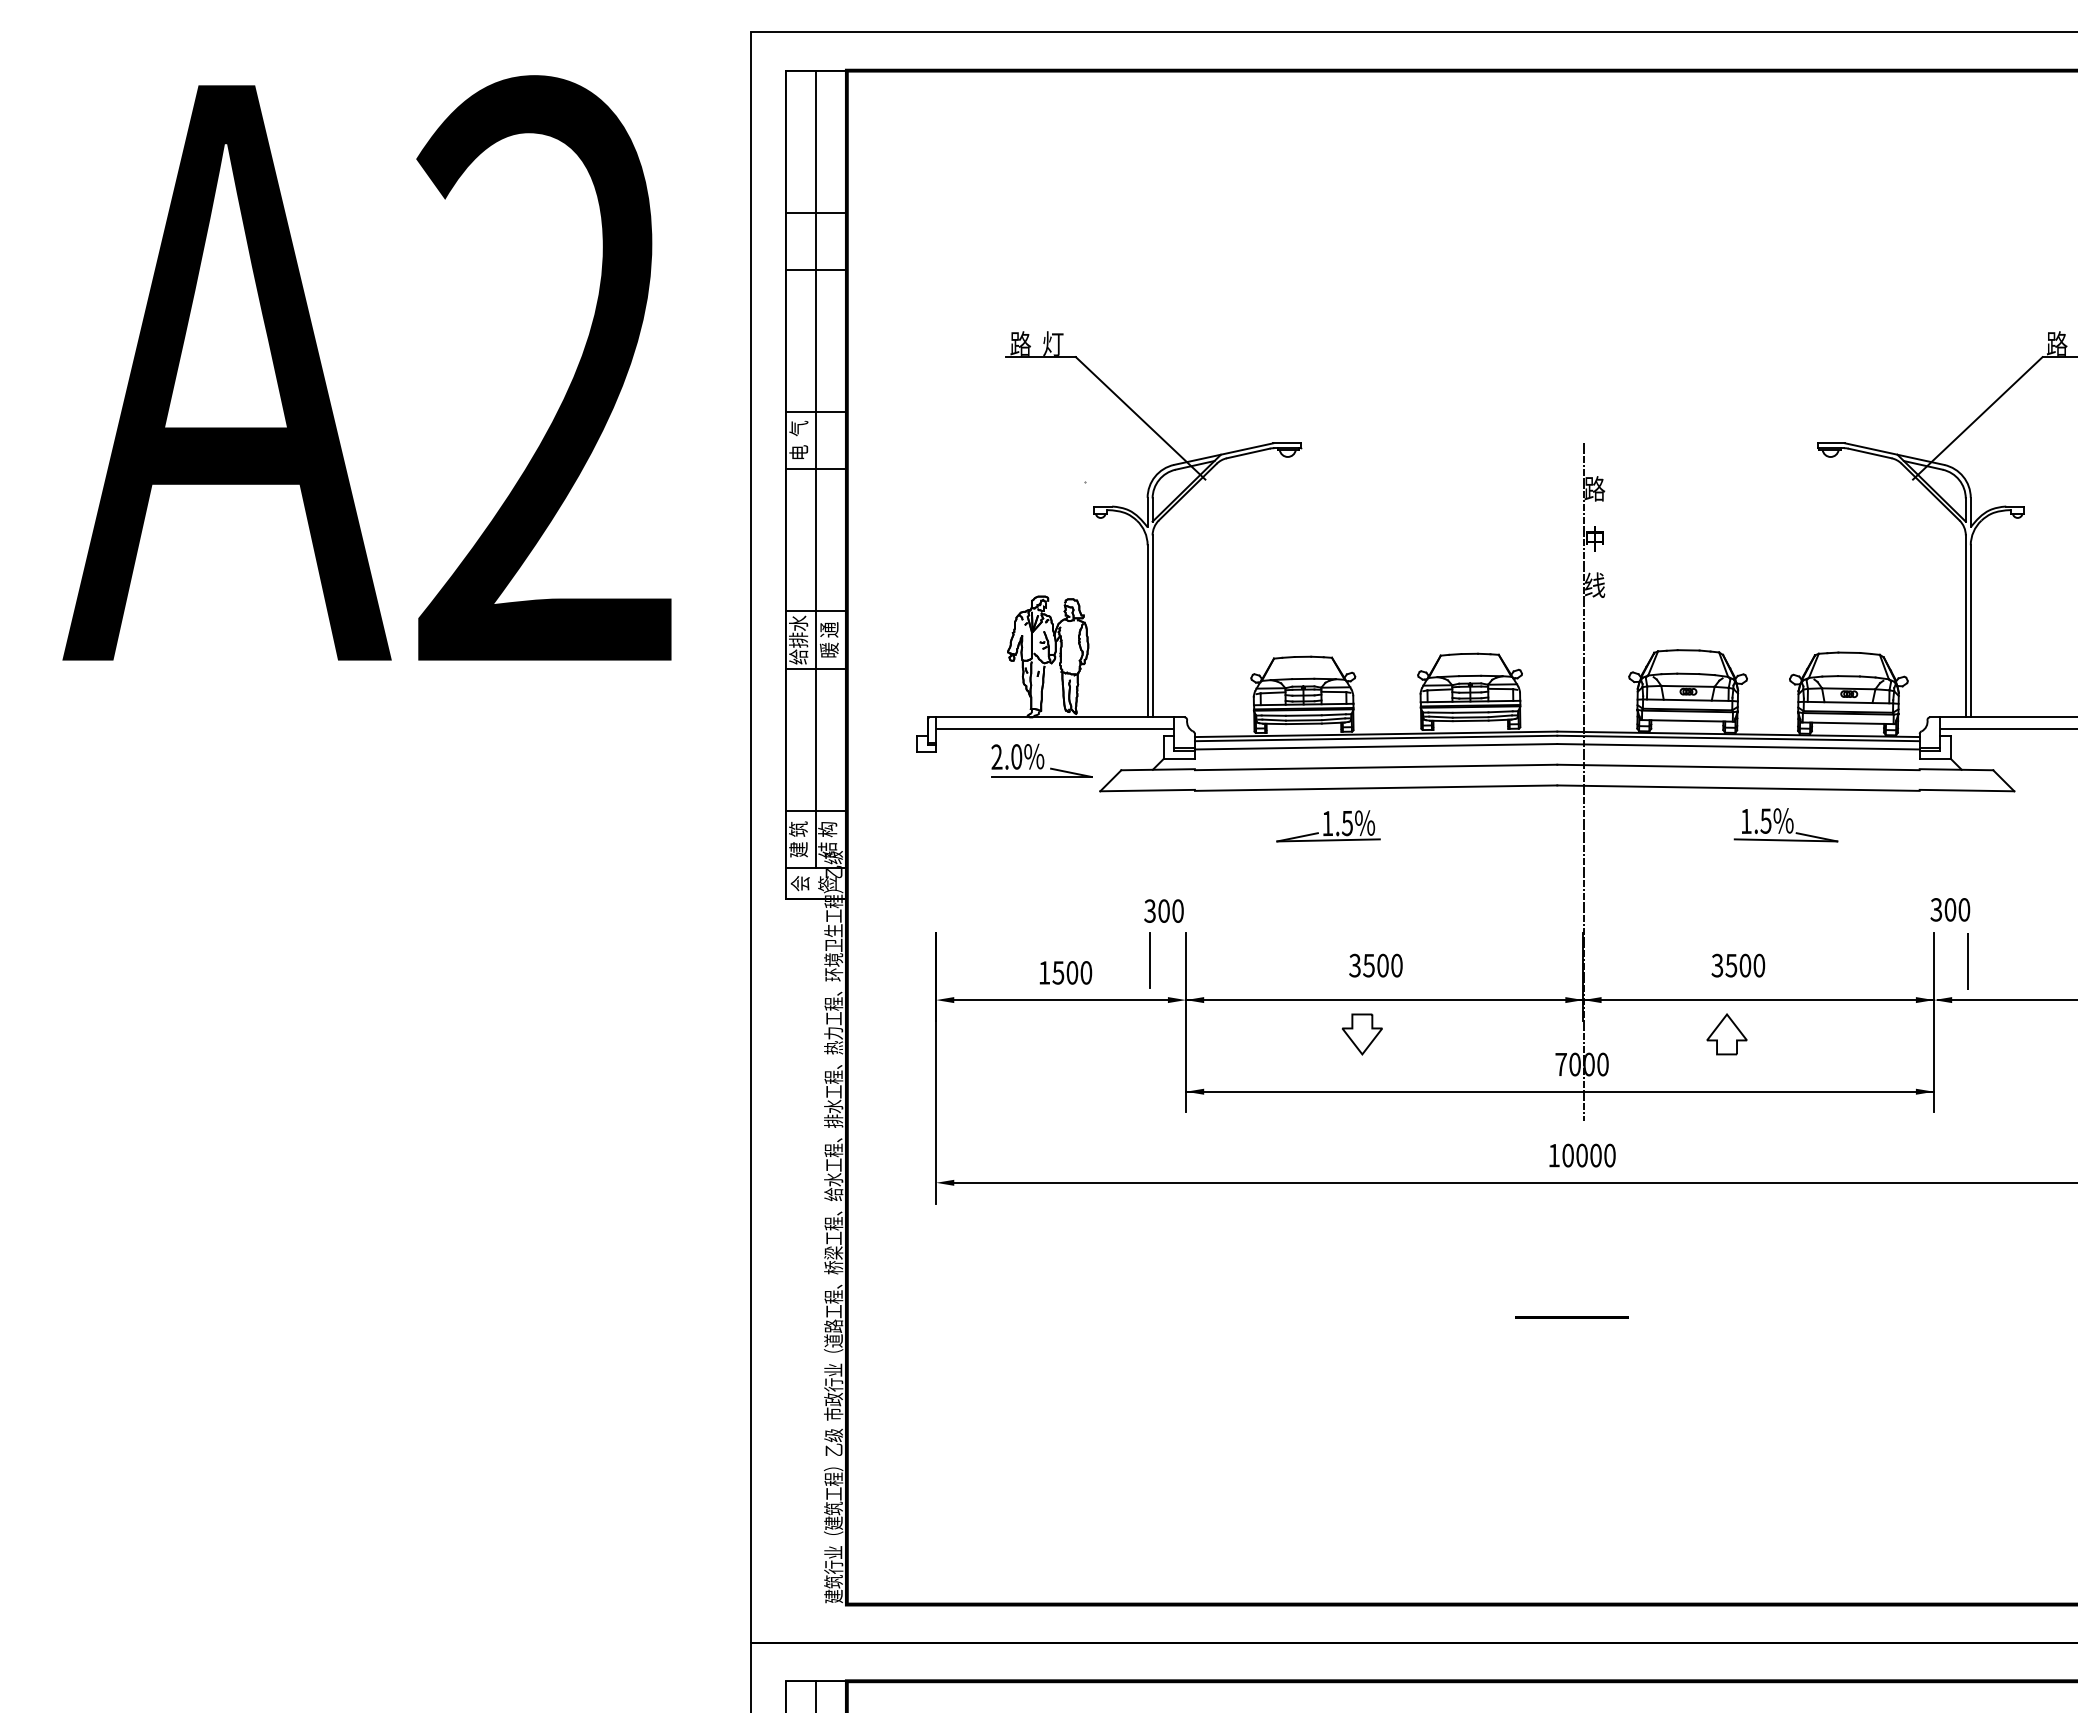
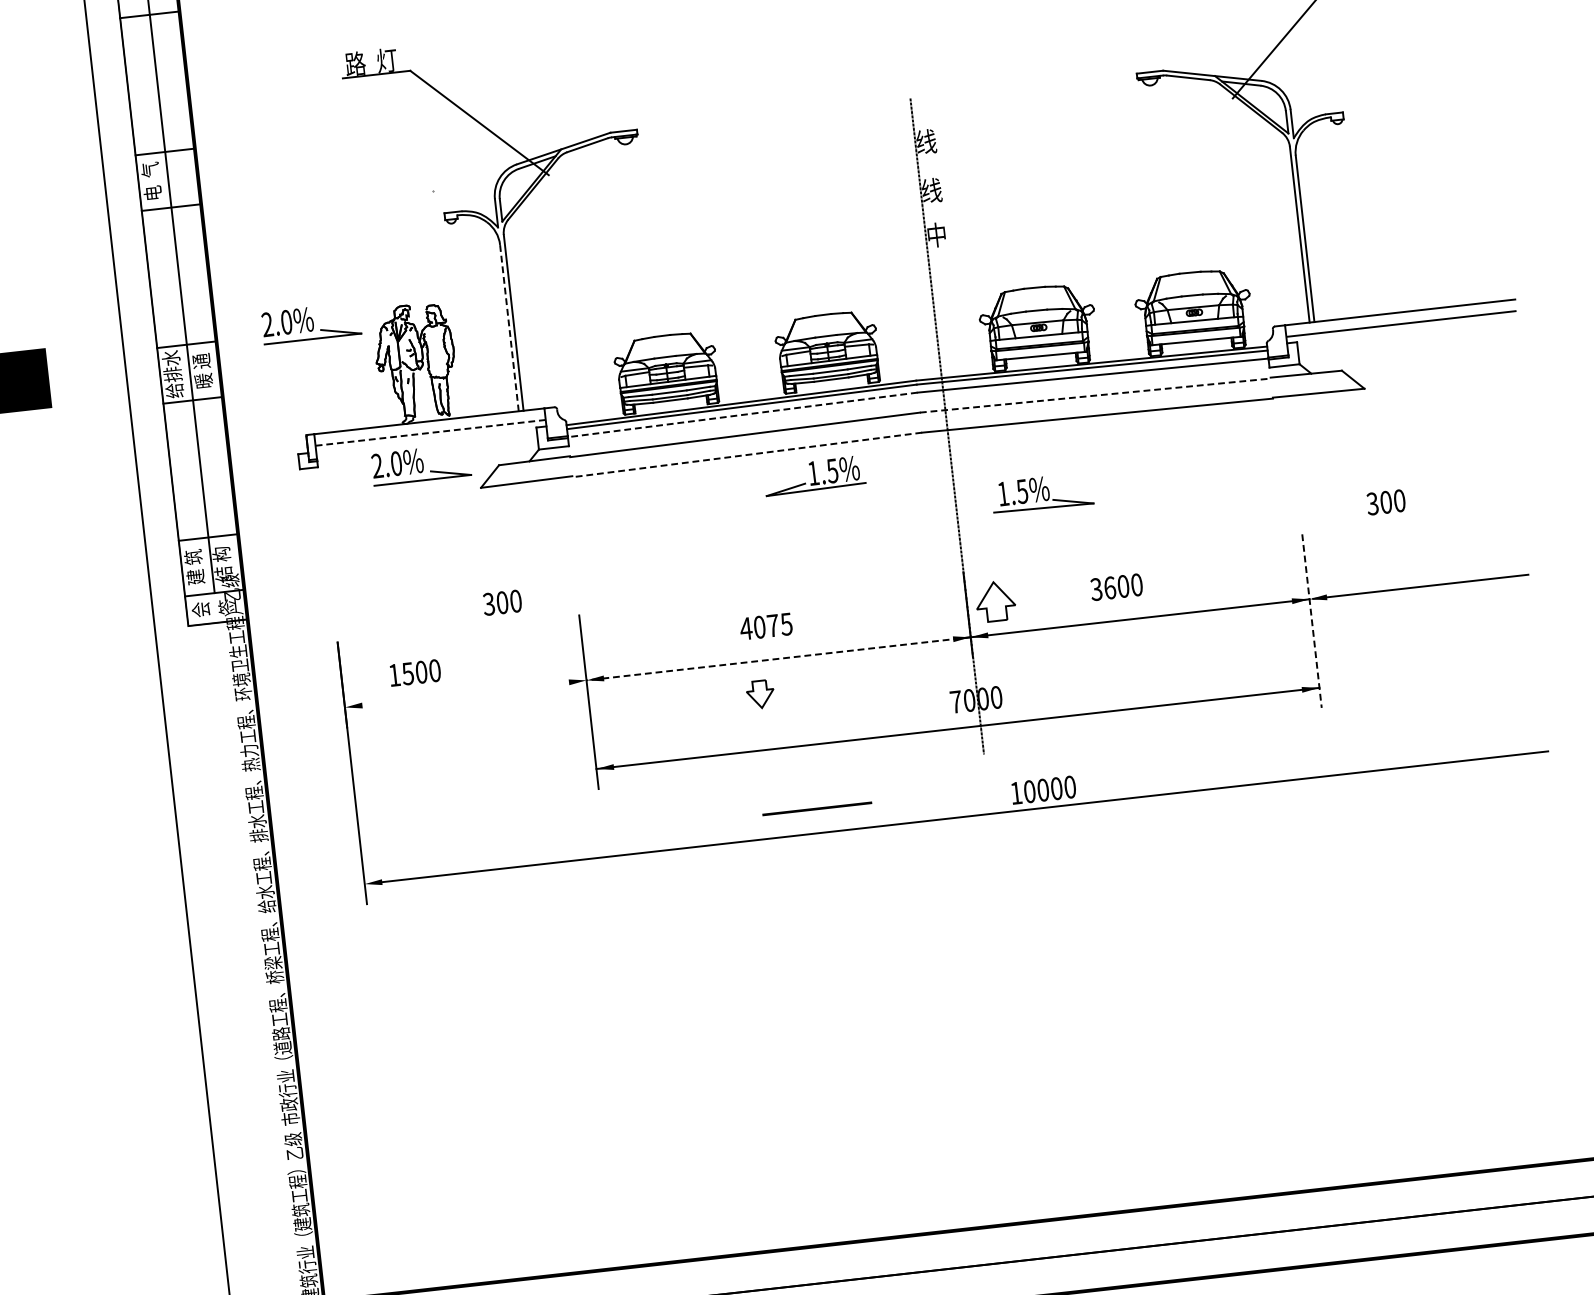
text: (1594, 488) -> (925, 141), 路 -> 线
text: (1595, 539) -> (932, 190), 中 -> 线
text: (1594, 584) -> (936, 234), 线 -> 中
part: (945, 603) -> (311, 323), added
line: (1147, 630) -> (509, 327), solid -> dashed
line: (1054, 729) -> (430, 433), solid -> dashed
line: (1375, 746) -> (742, 414), solid -> dashed
line: (1739, 767) -> (1096, 395), solid -> dashed
line: (1375, 788) -> (746, 455), solid -> dashed
part: (1785, 825) -> (1041, 493), moved
part: (1328, 826) -> (814, 476), moved
text: (1950, 909) -> (1386, 502), moved
text: (1163, 910) -> (501, 602), moved
line: (1149, 960) -> (546, 646), removed
line: (1967, 961) -> (1337, 558), removed
text: (1375, 965) -> (765, 626), 3500 -> 4075
text: (1731, 965) -> (1110, 587), 3500 -> 3600
text: (1065, 972) -> (414, 672), moved
line: (1065, 1000) -> (470, 693), removed
line: (1384, 1000) -> (778, 659), solid -> dashed
line: (1934, 1022) -> (1312, 620), solid -> dashed
part: (1361, 1034) -> (759, 694), size x0.7
part: (1726, 1034) -> (995, 601), moved
text: (1582, 1155) -> (1043, 790), moved
line: (1571, 1317) -> (816, 808), moved

